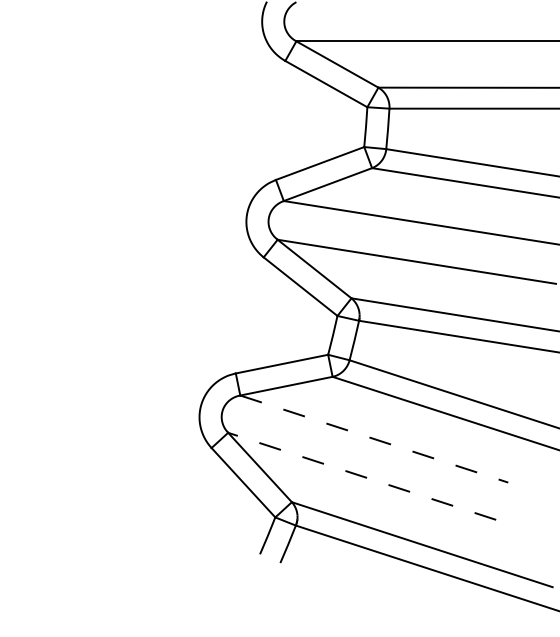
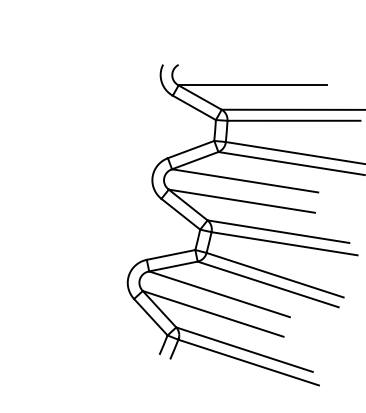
line: (374, 439) -> (219, 294), dashed -> solid
line: (362, 475) -> (213, 313), dashed -> solid

